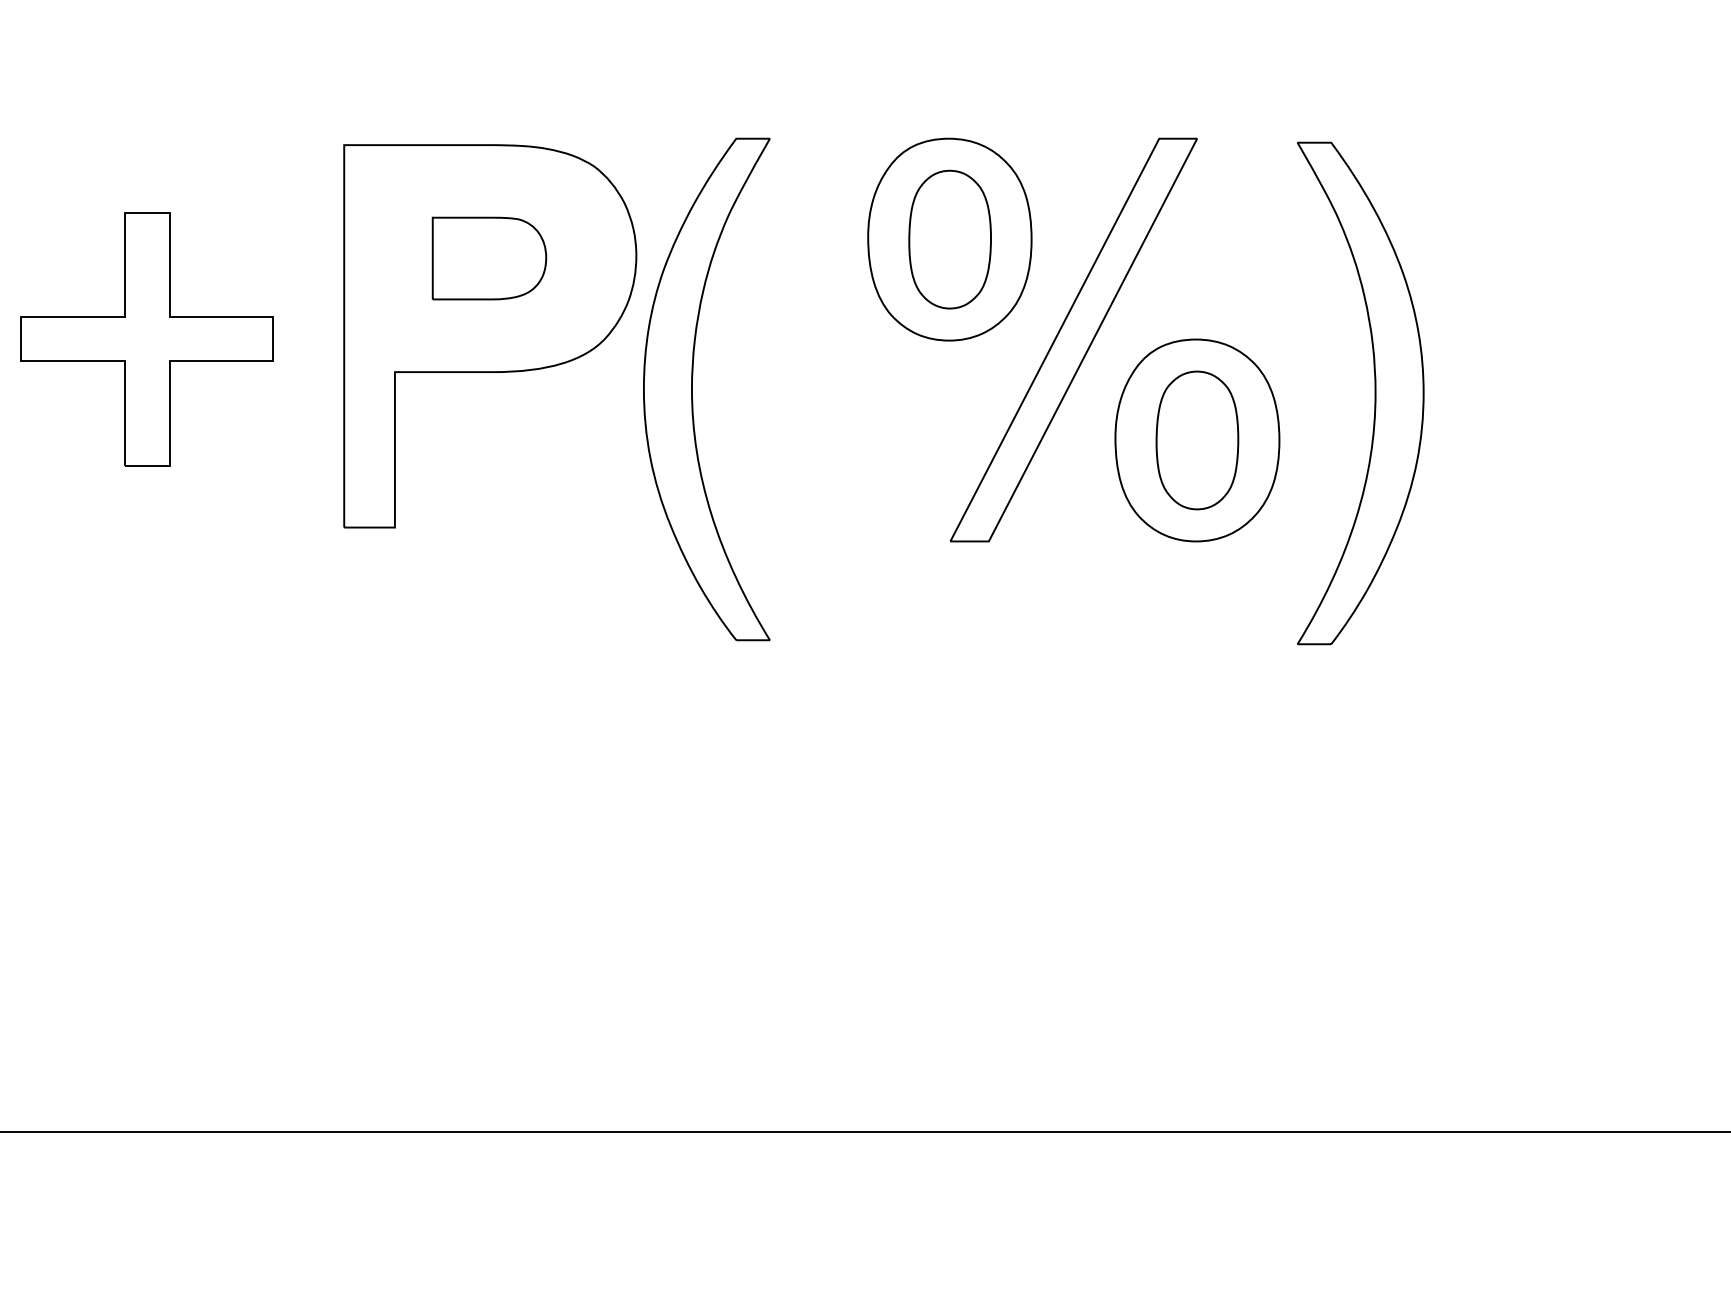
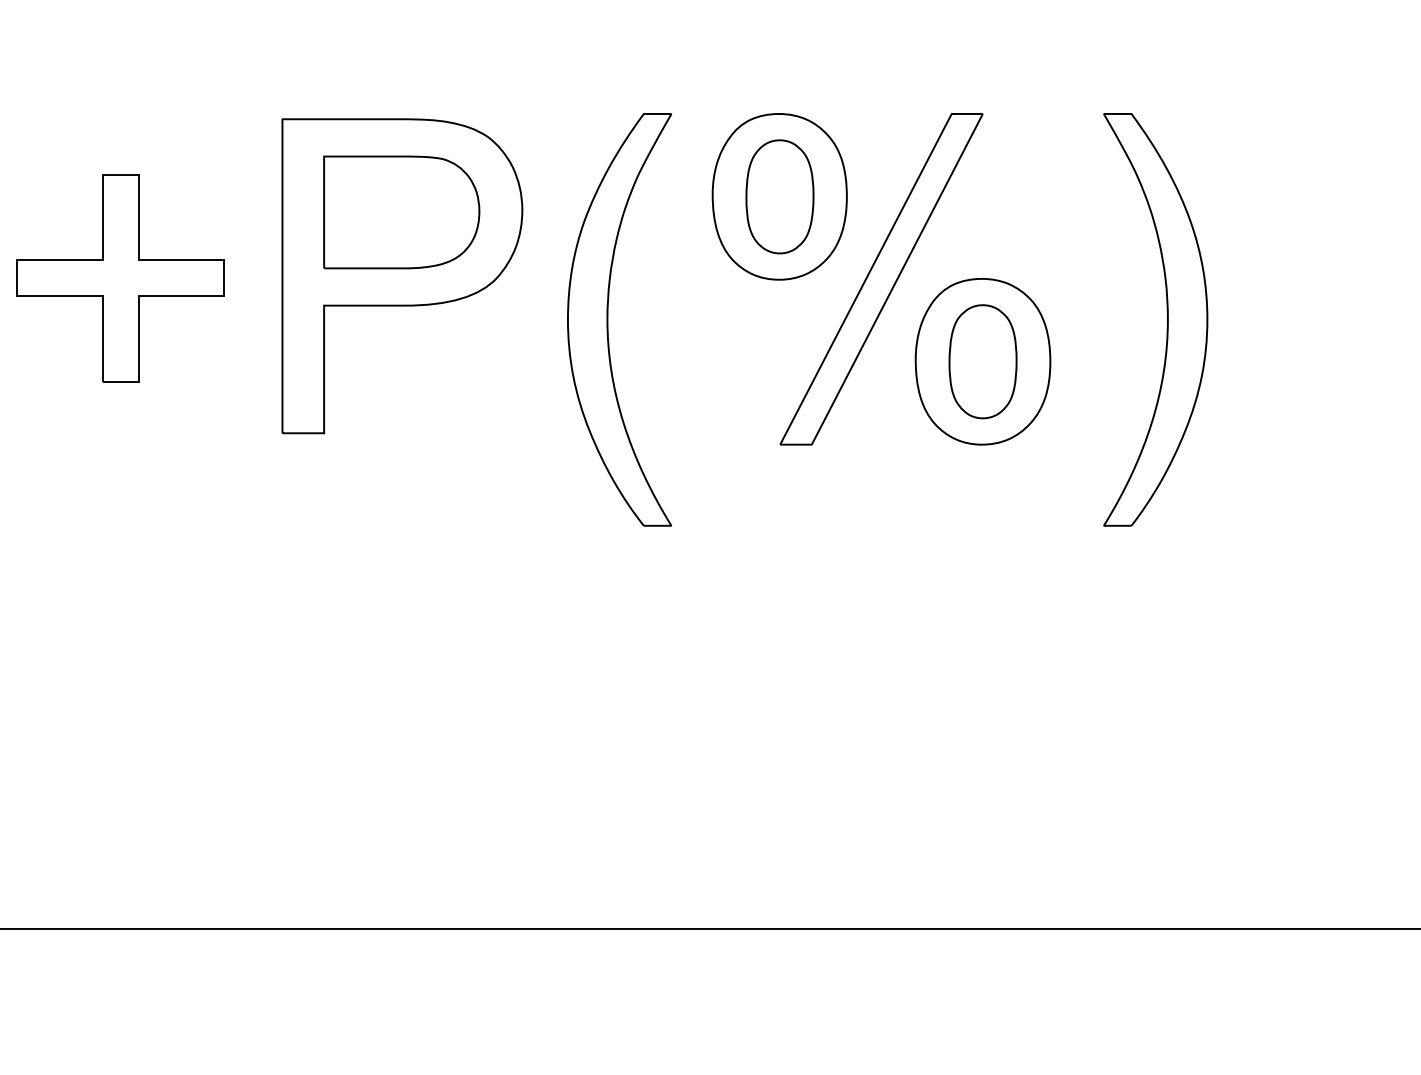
part: (489, 258) -> (401, 212), size x1.67
part: (692, 389) -> (607, 319), moved
part: (1374, 393) -> (1167, 319), moved

